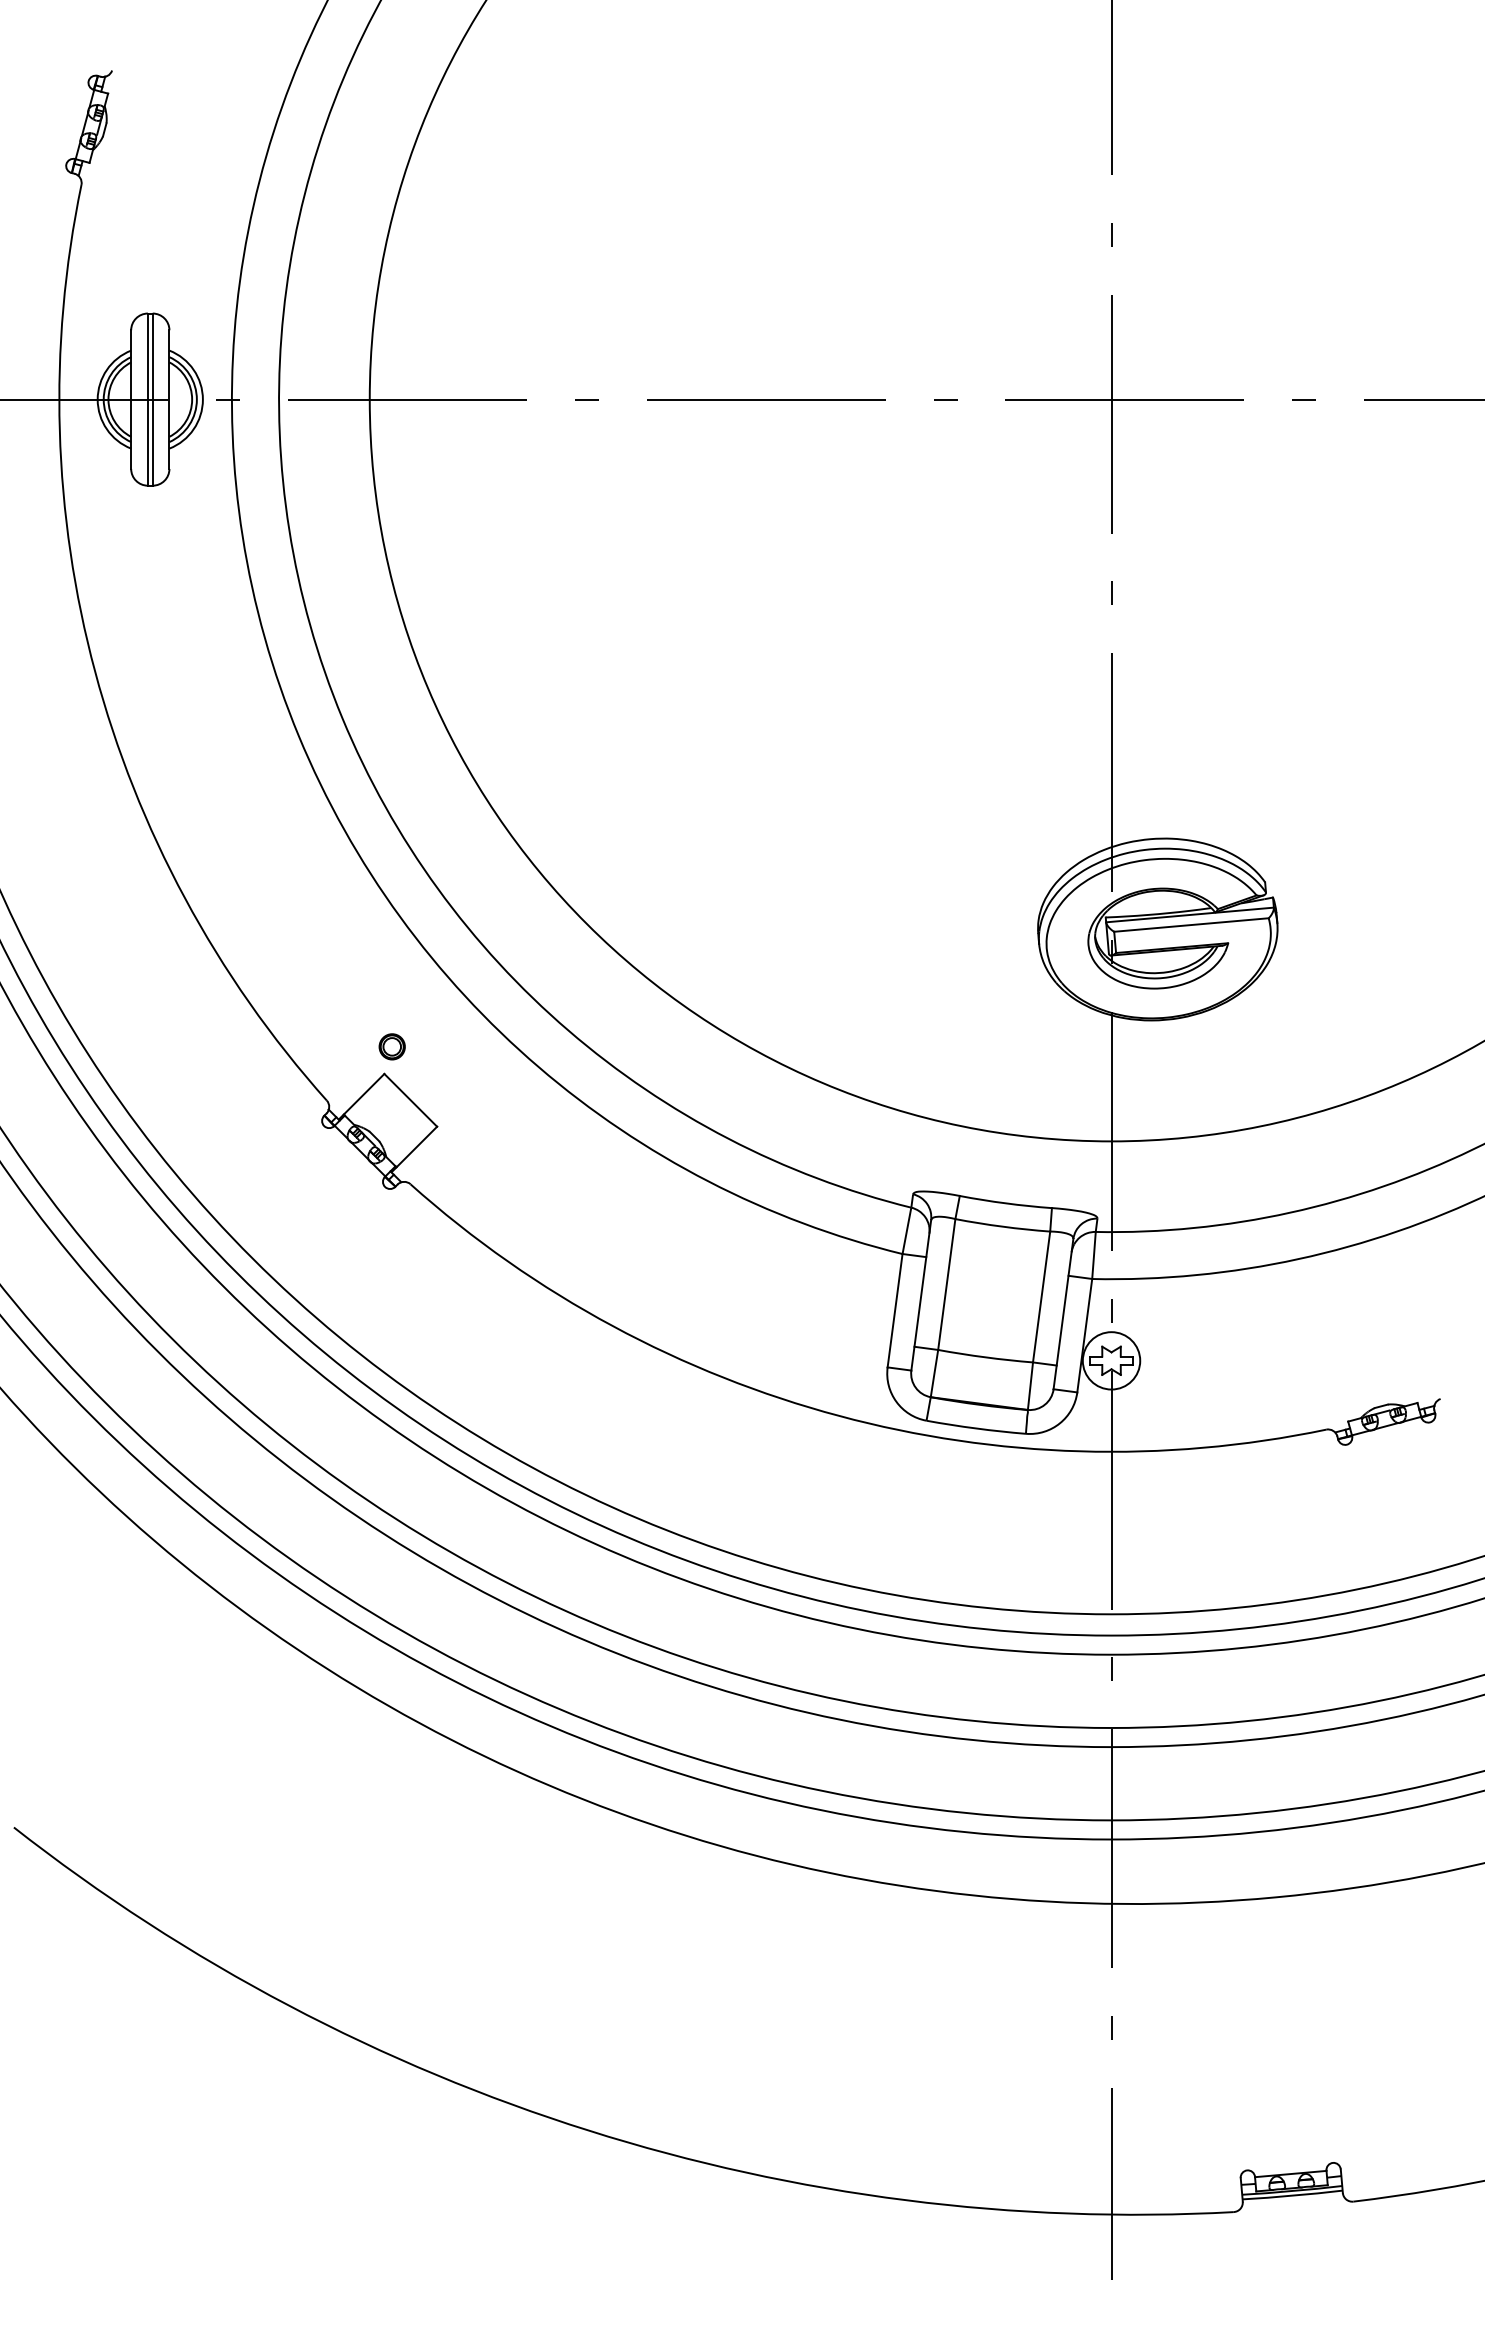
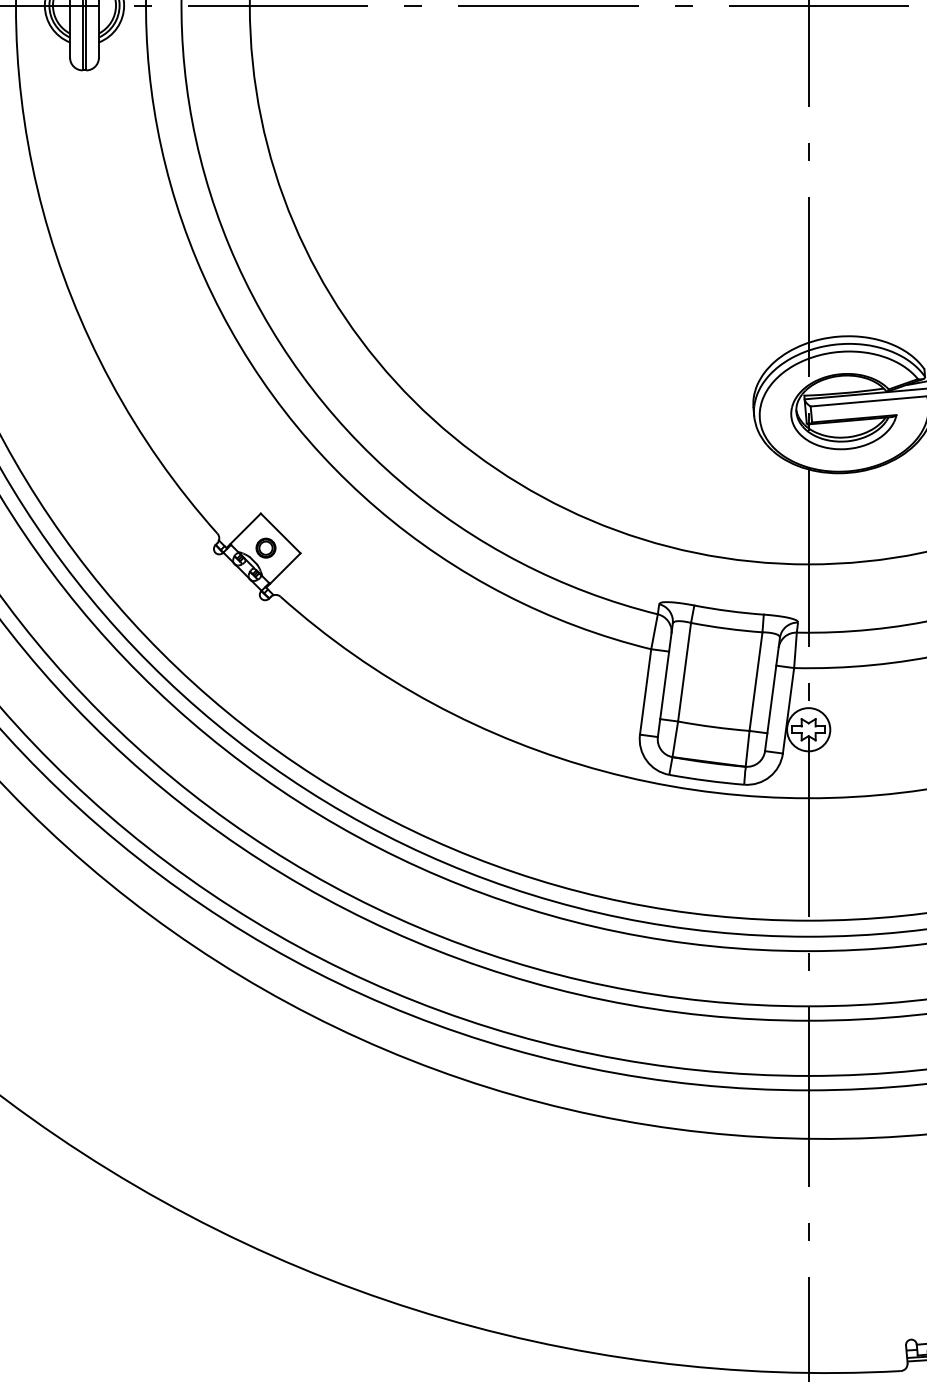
part: (391, 1046) -> (265, 547), moved

